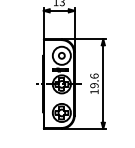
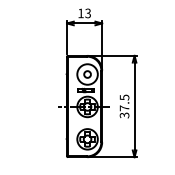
text: (94, 84) -> (124, 106), 19.6 -> 37.5

